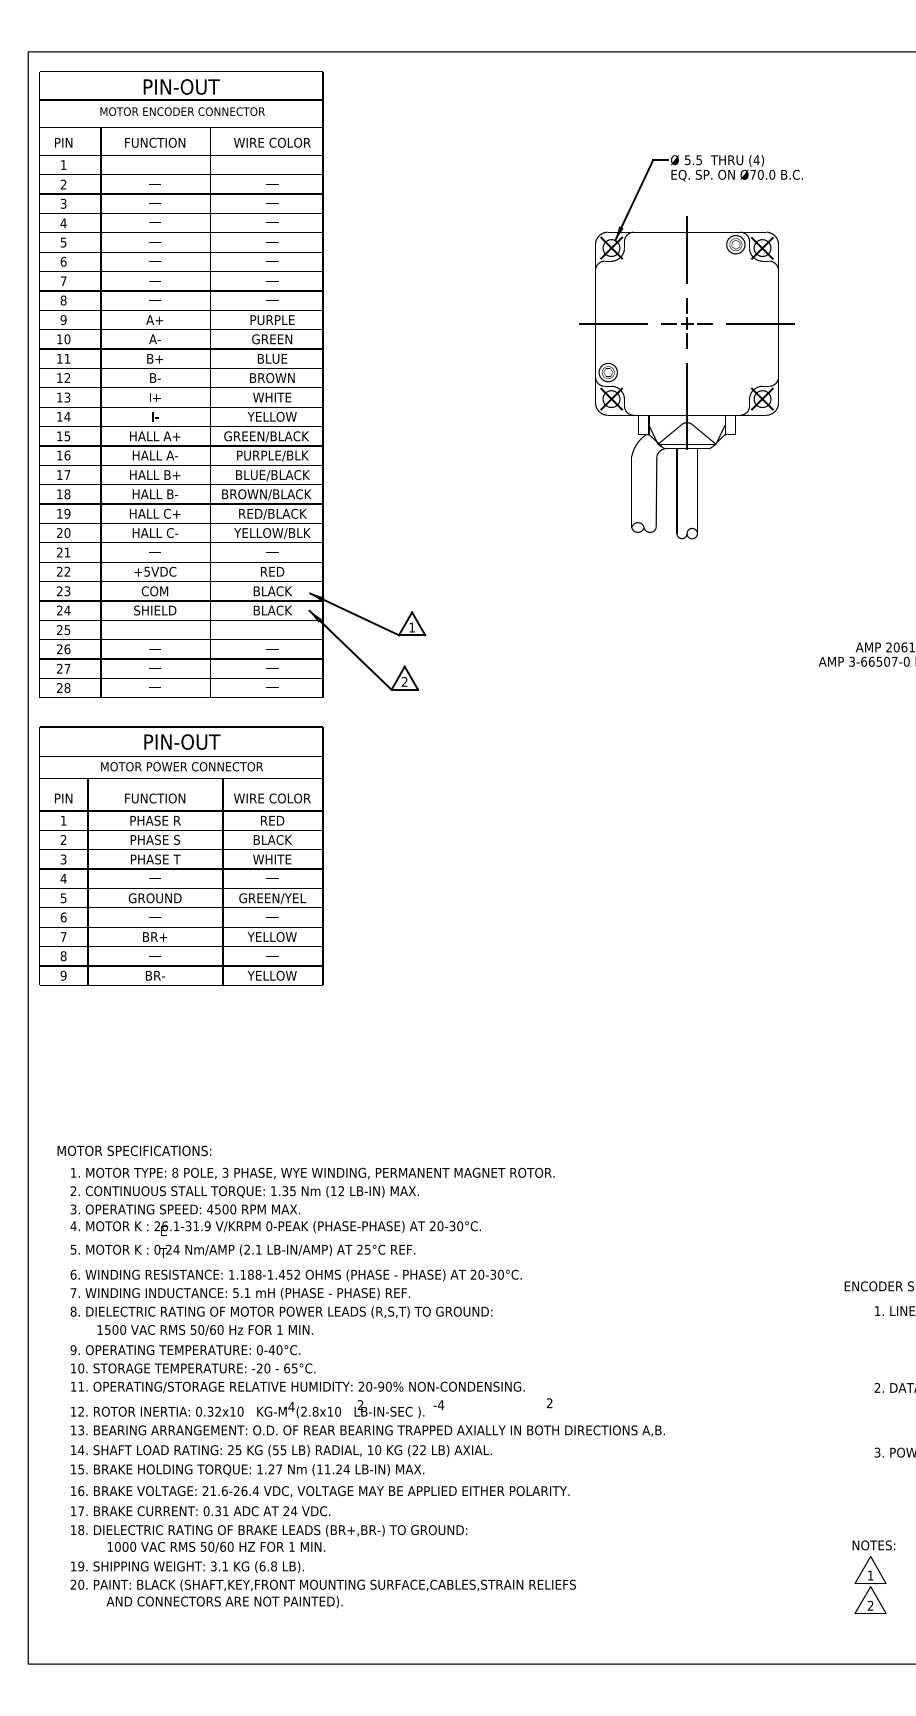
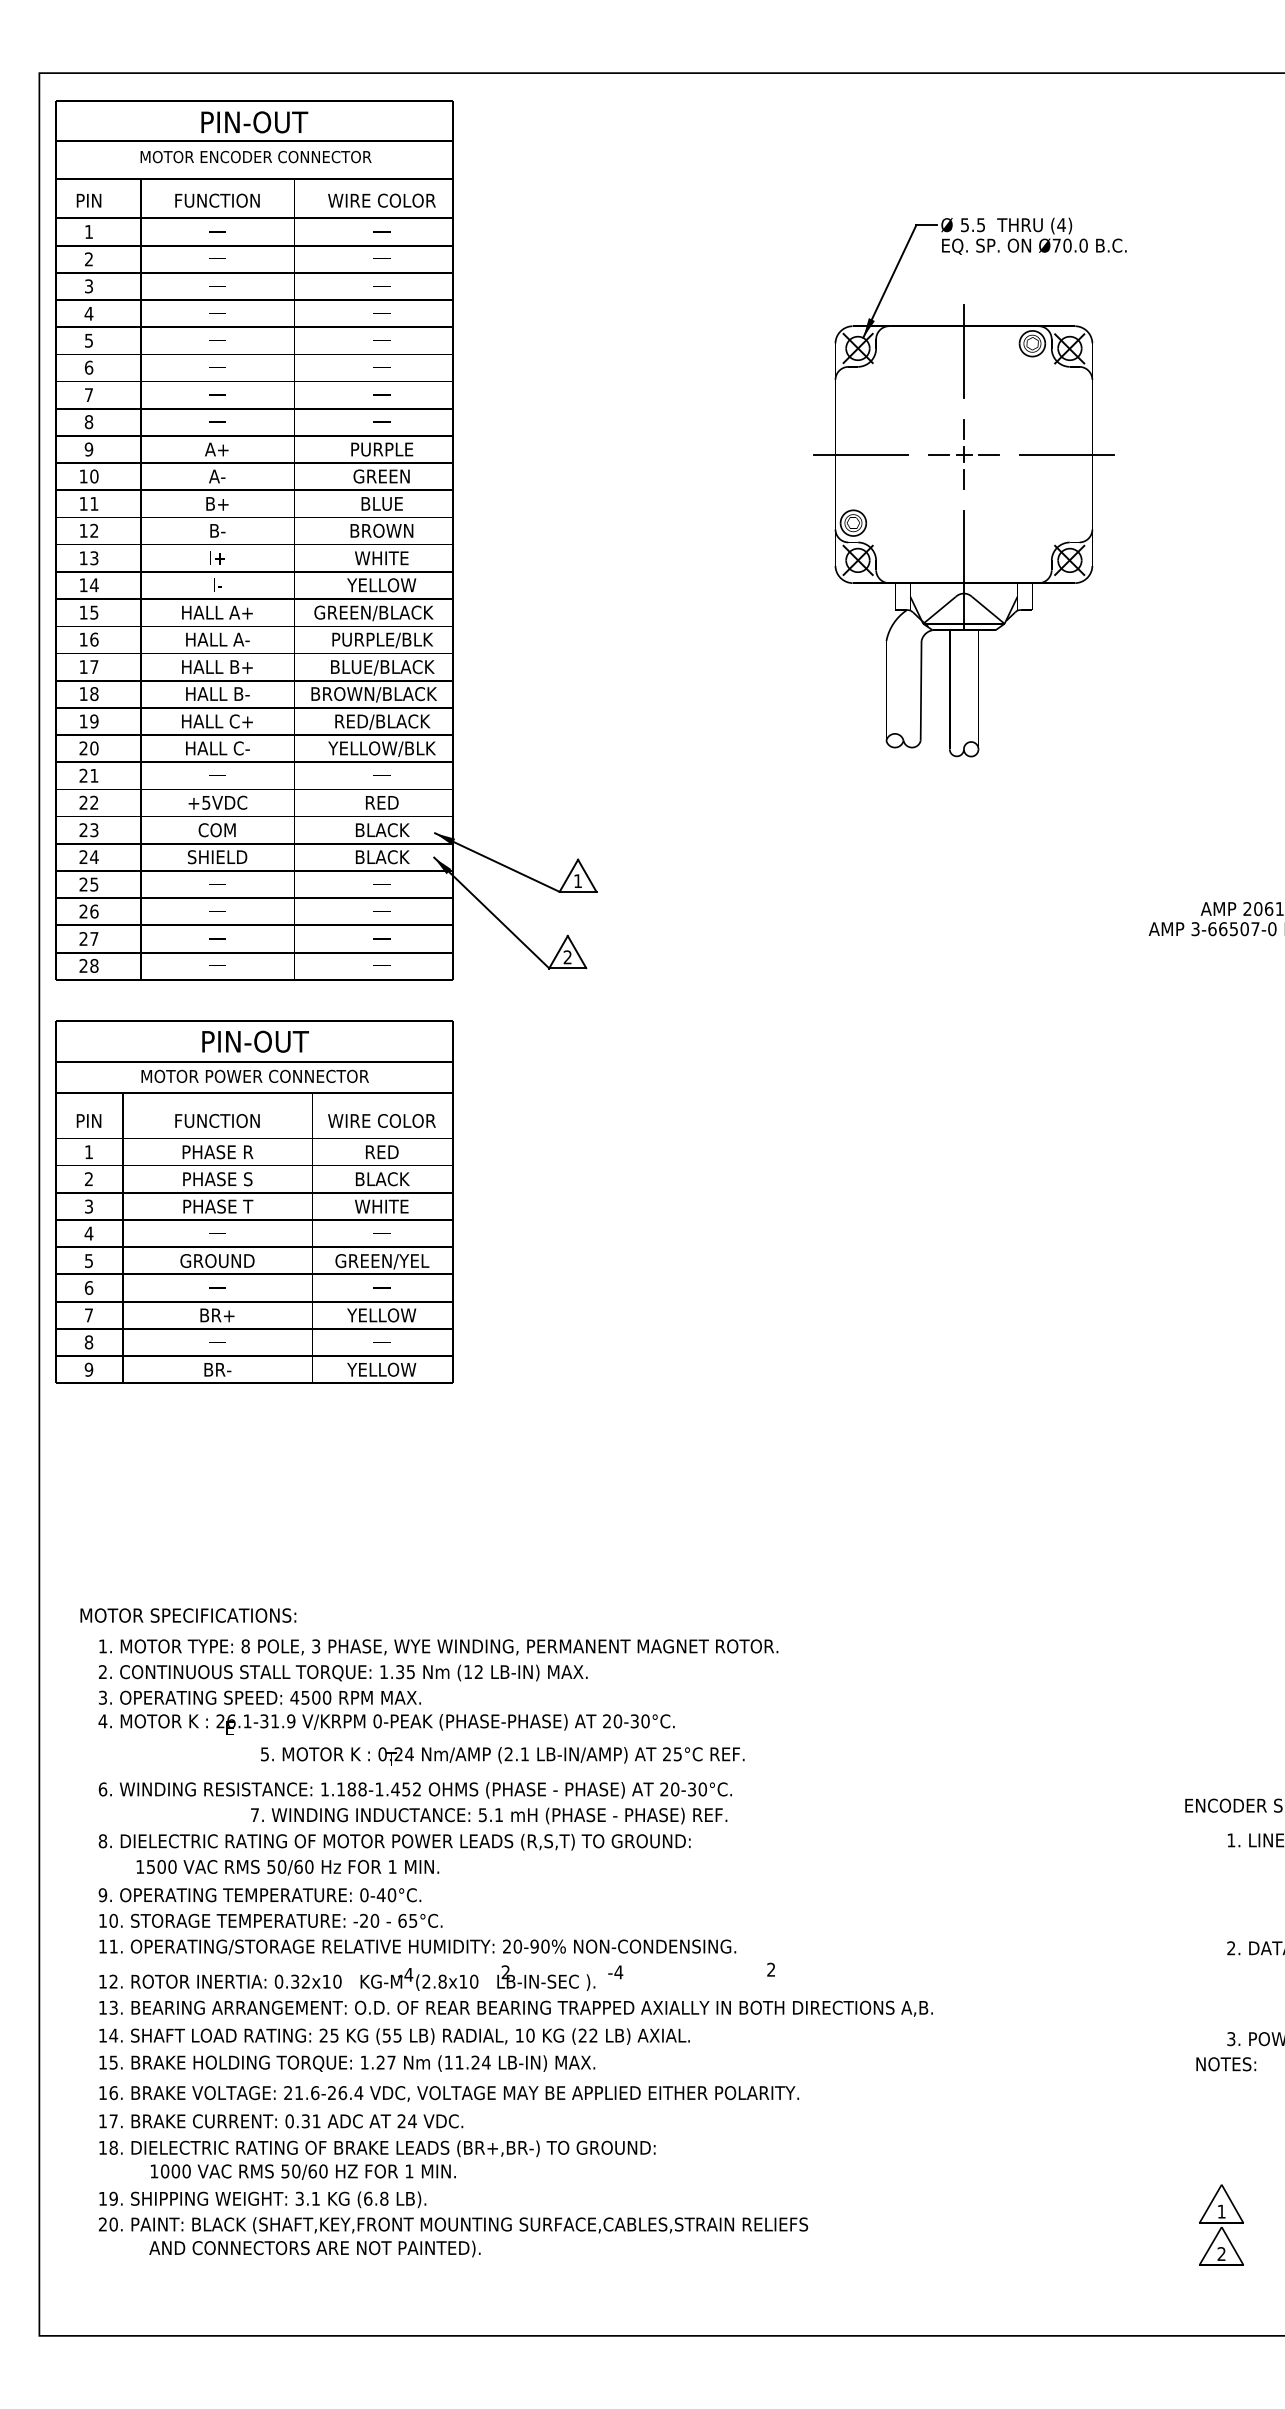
text: (242, 1251) -> (502, 1756), moved
text: (240, 1293) -> (489, 1815), moved
text: (874, 1545) -> (1226, 2064), moved

